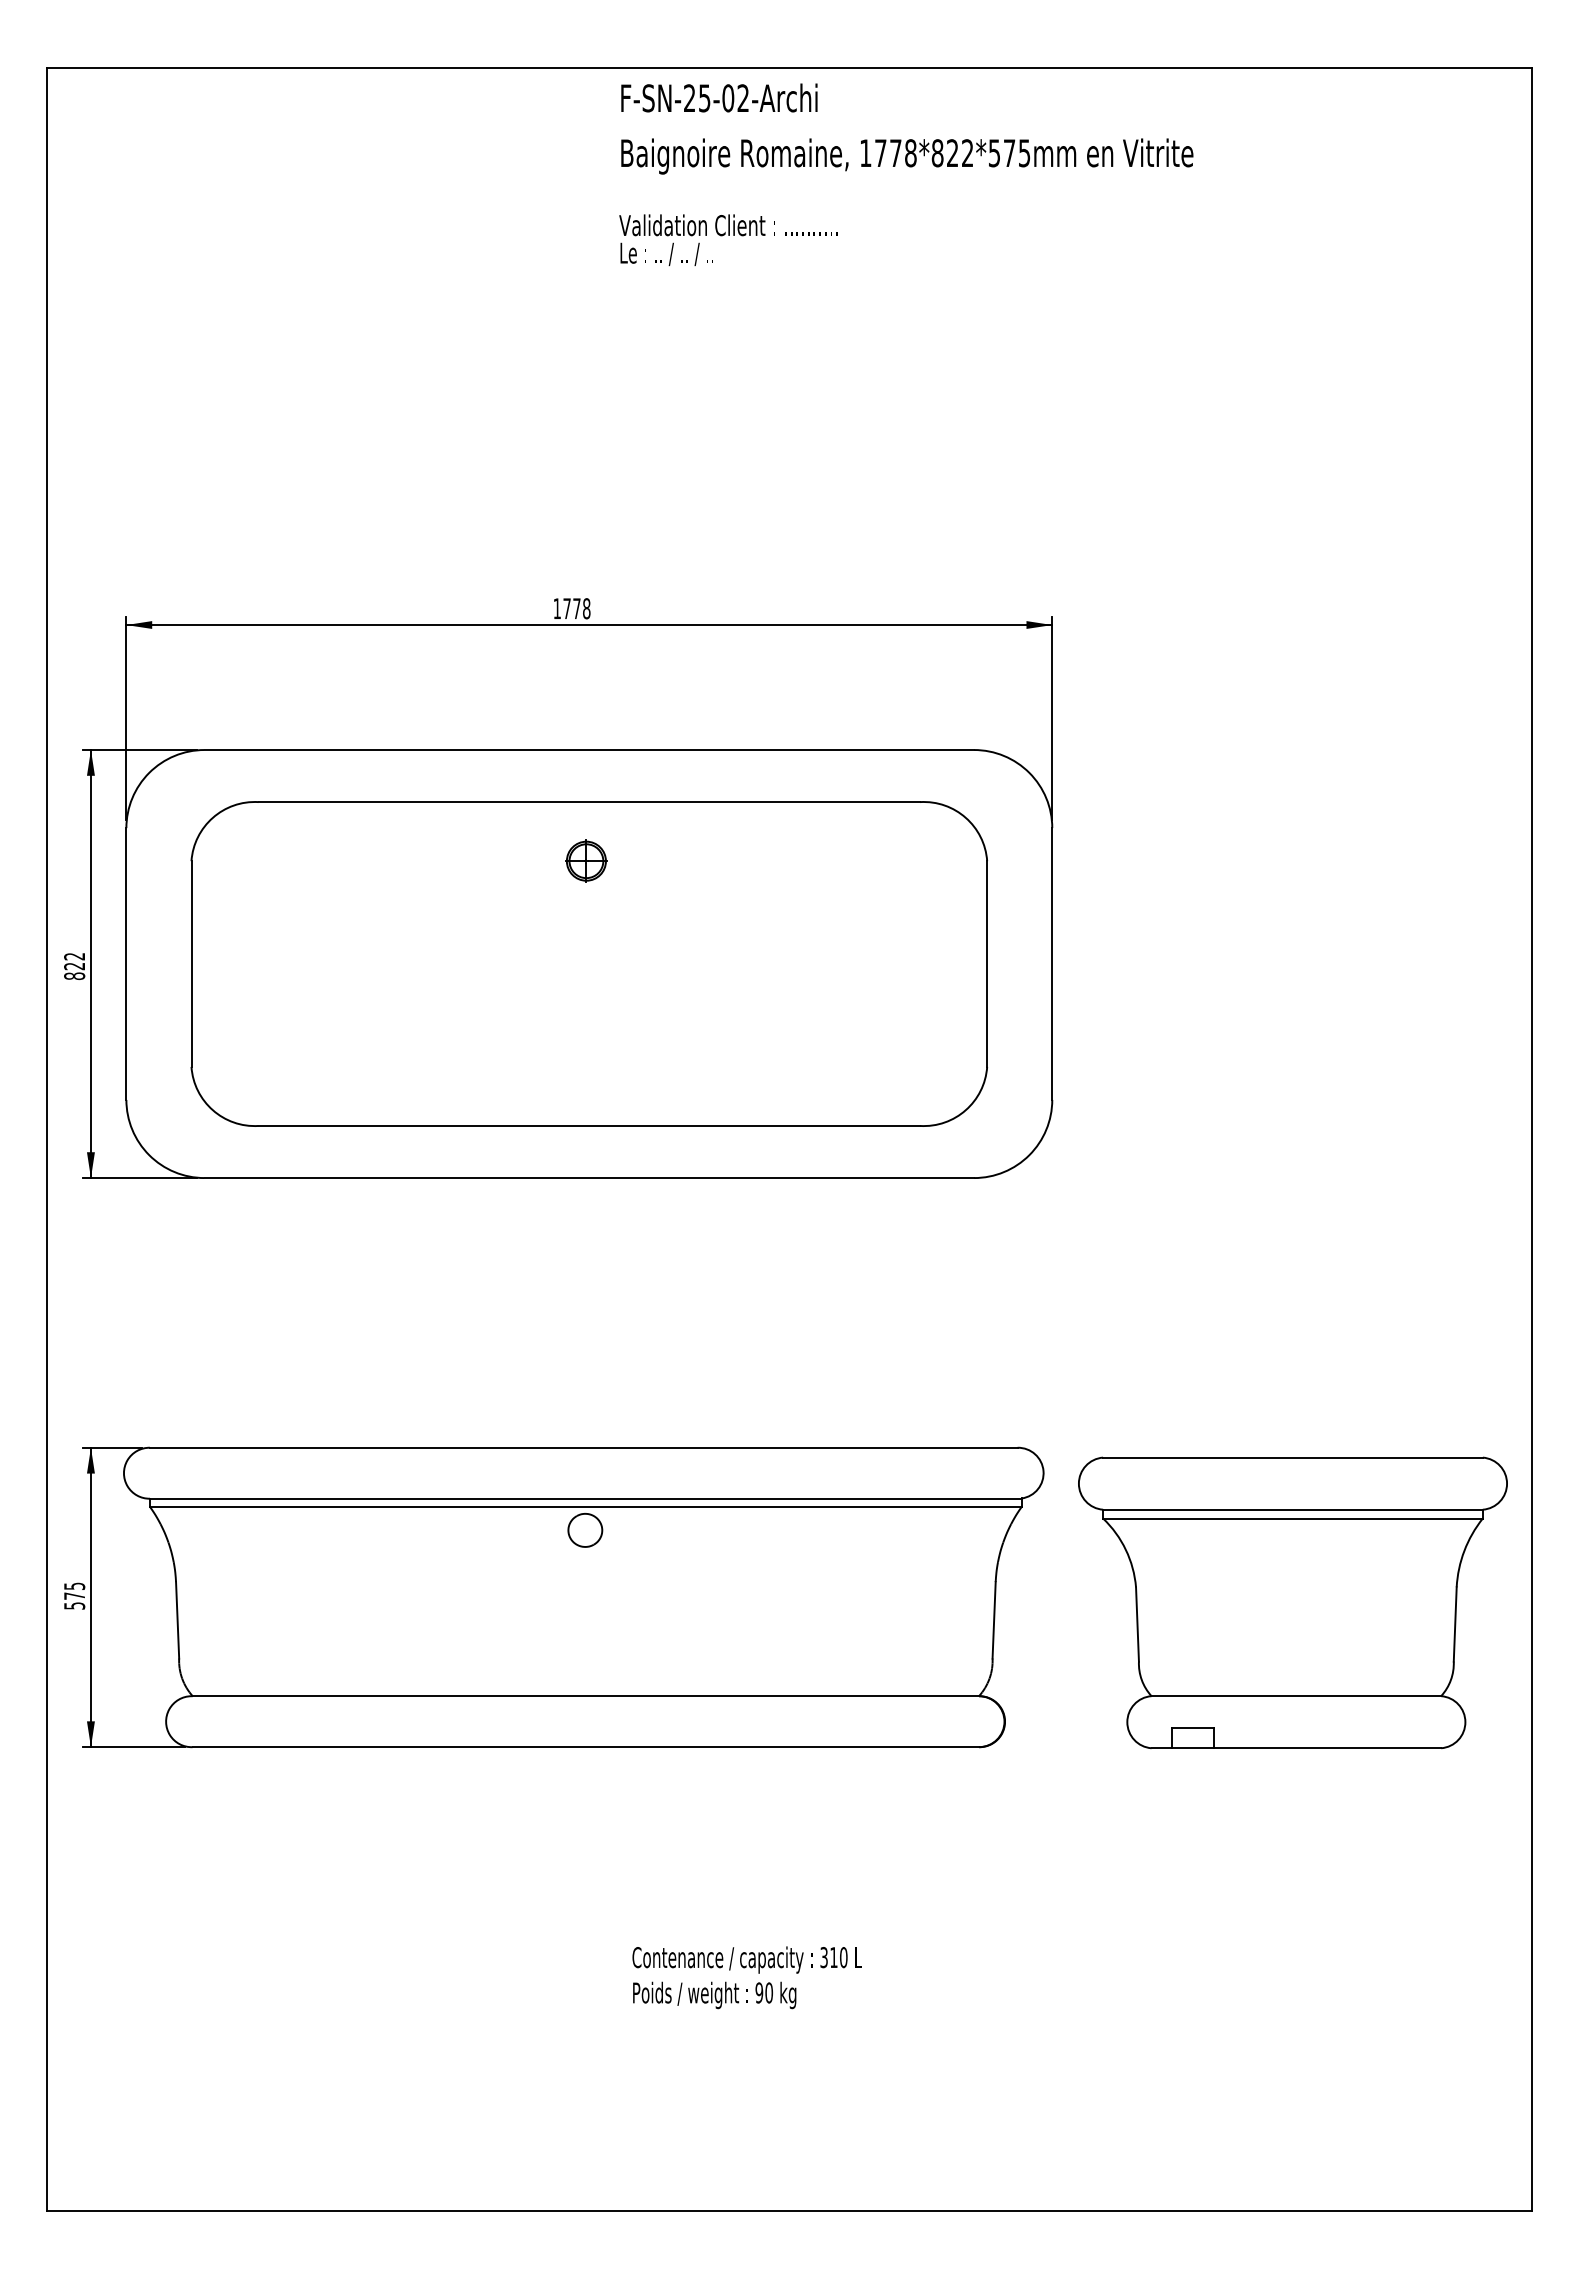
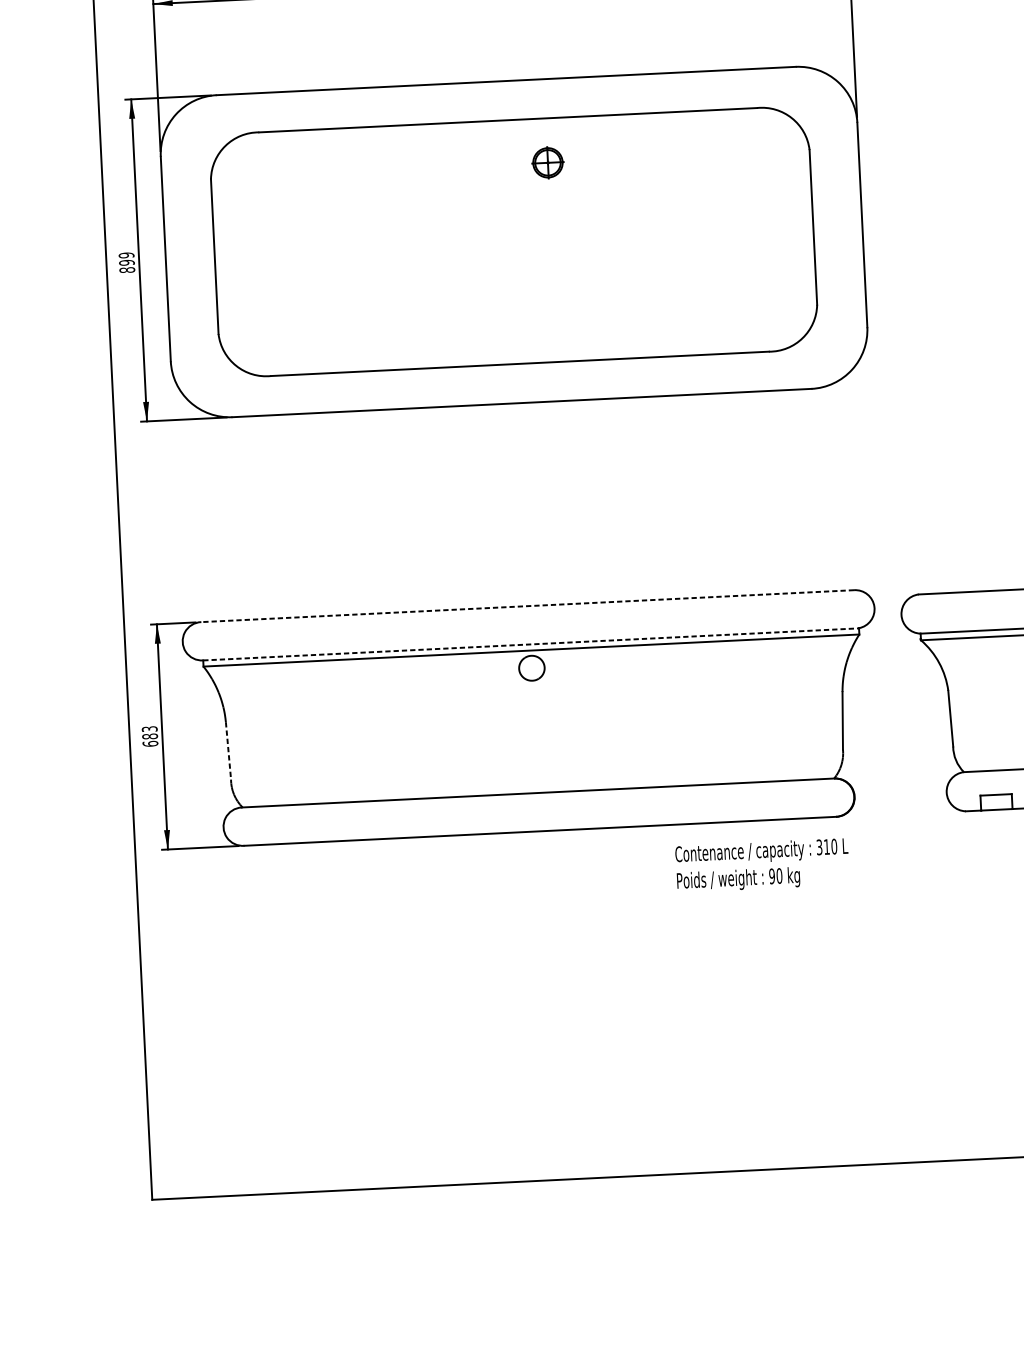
part: (586, 860) -> (548, 162), moved
text: (74, 961) -> (126, 259), 822 -> 899
line: (583, 1447) -> (527, 605), solid -> dashed
line: (585, 1498) -> (530, 644), solid -> dashed
text: (74, 1595) -> (149, 736), 575 -> 683
line: (177, 1620) -> (228, 751), solid -> dashed
text: (746, 1977) -> (761, 865), moved

